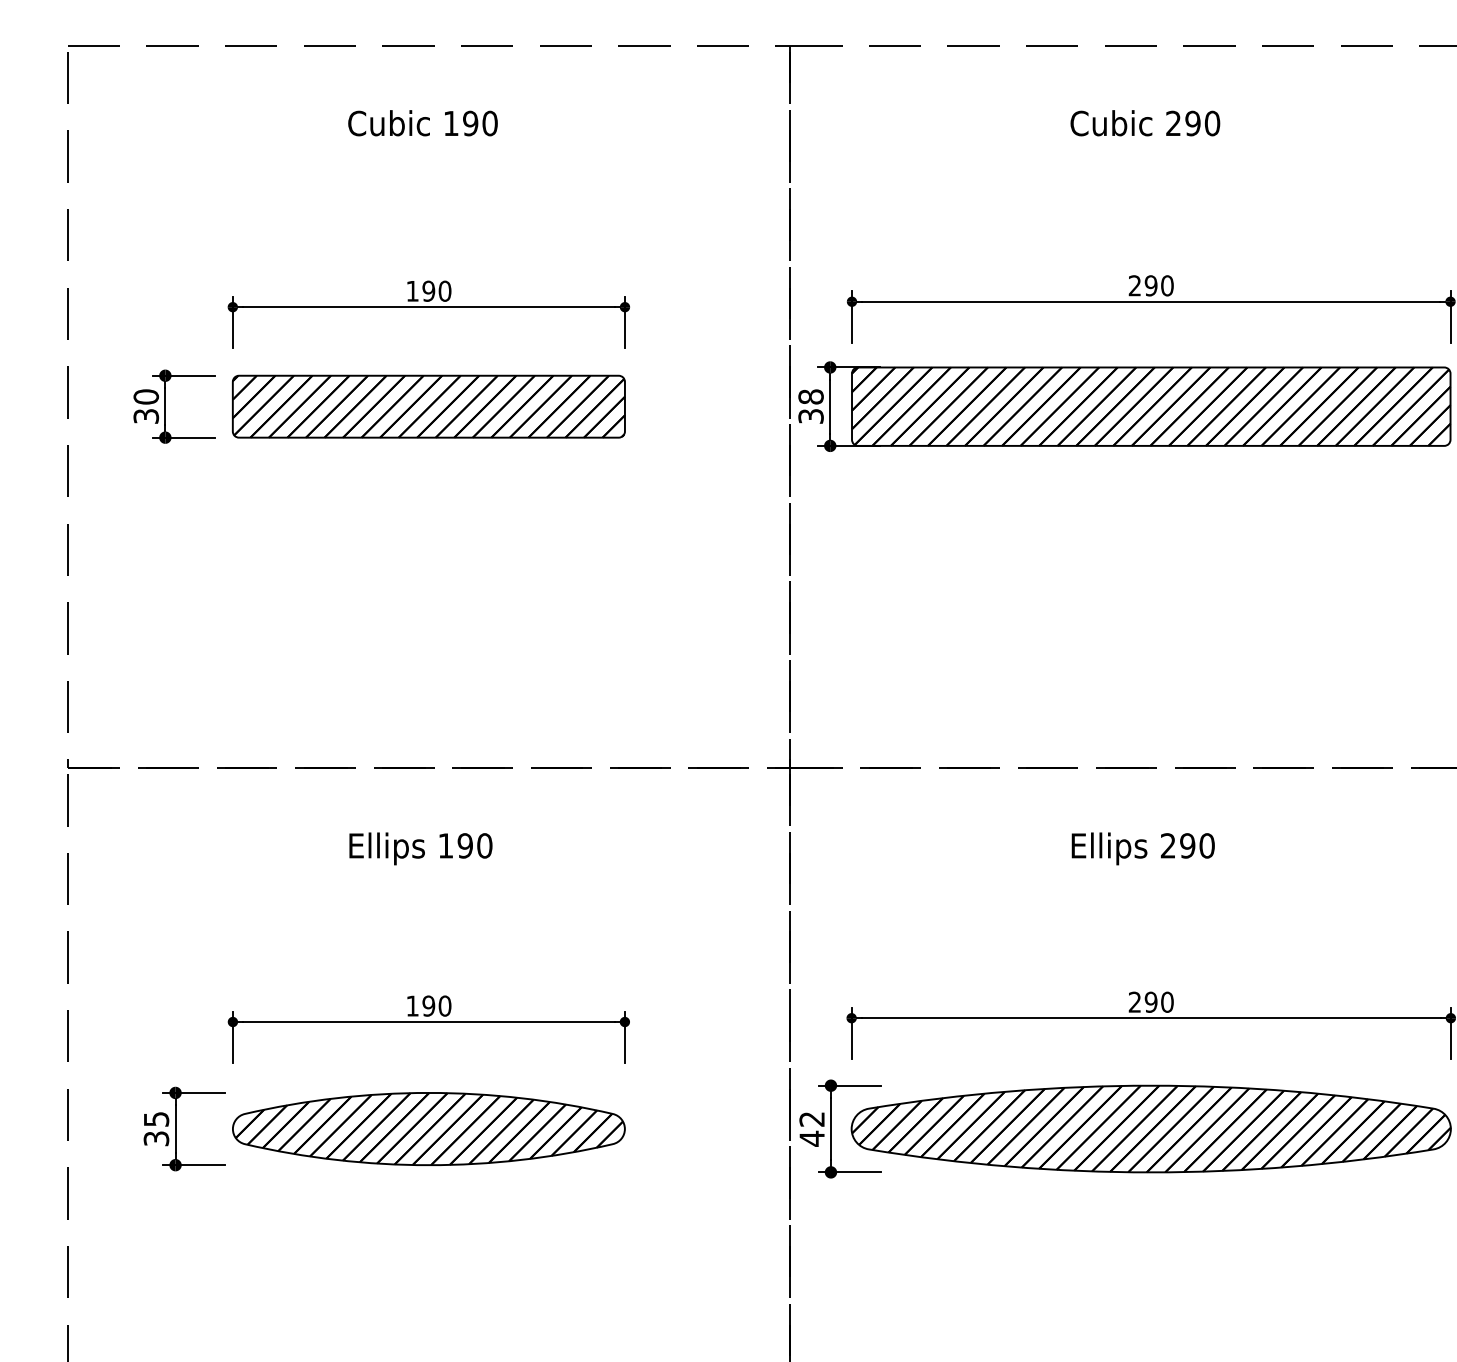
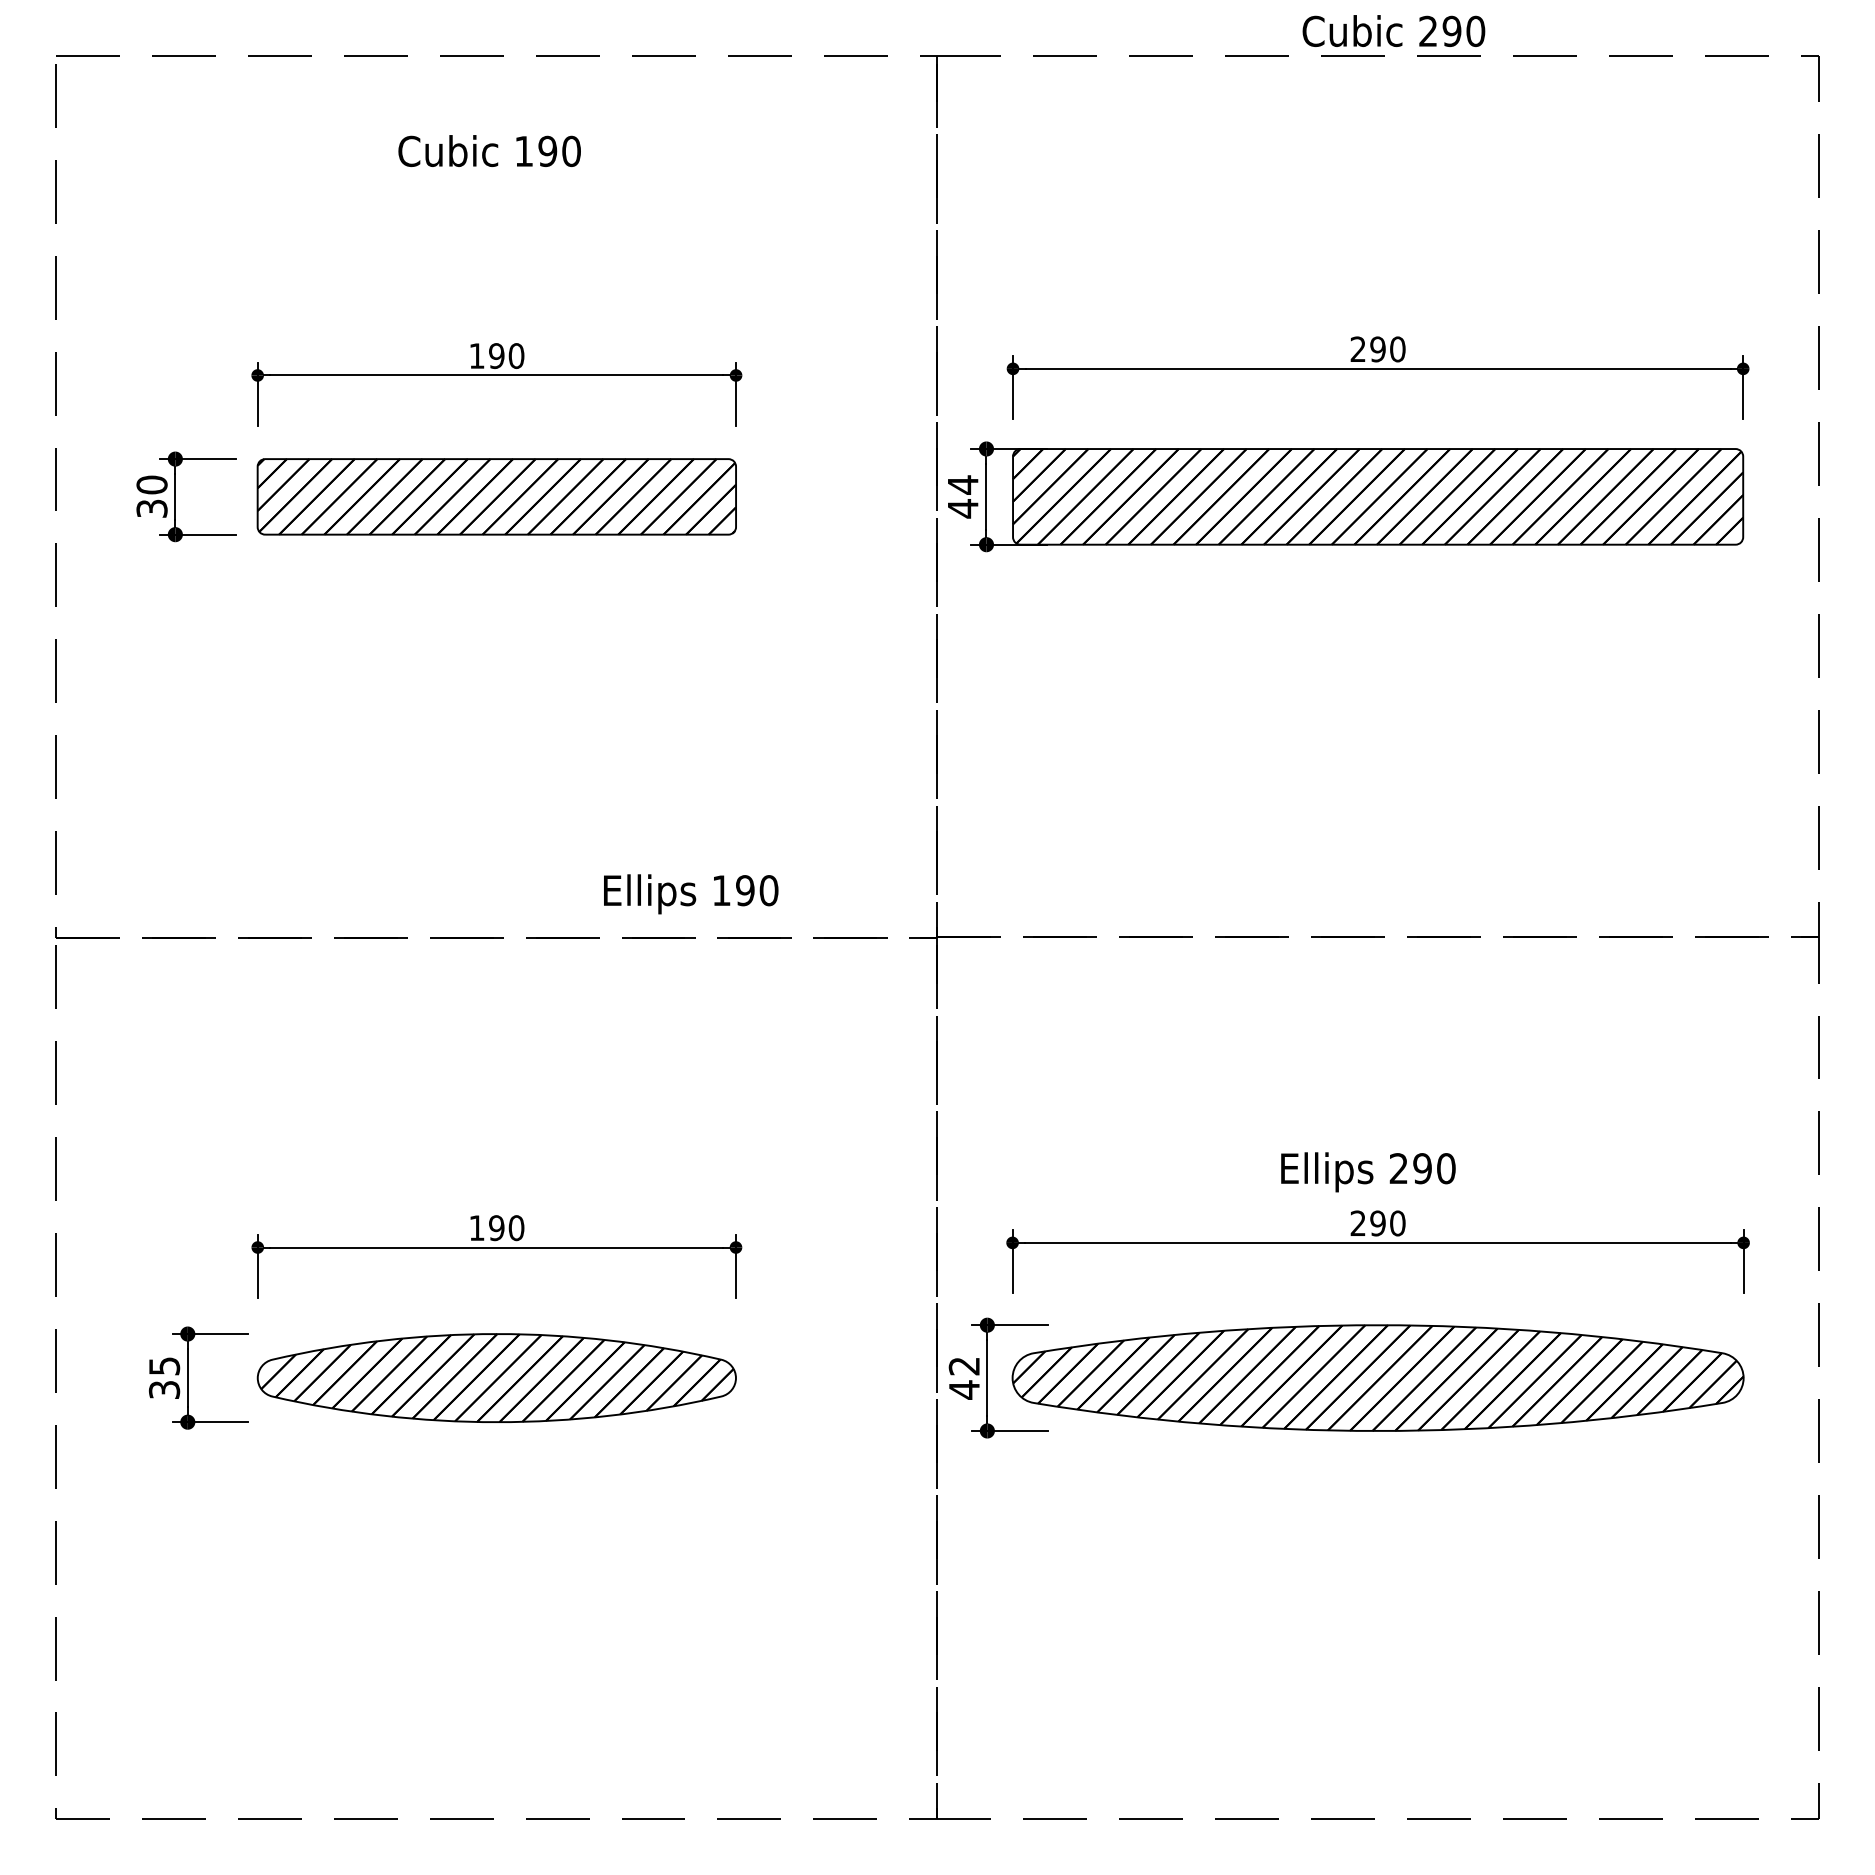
text: (1145, 122) -> (1393, 30), moved
text: (810, 406) -> (962, 496), 38 -> 44
text: (421, 849) -> (691, 894), moved
text: (1143, 849) -> (1368, 1172), moved

